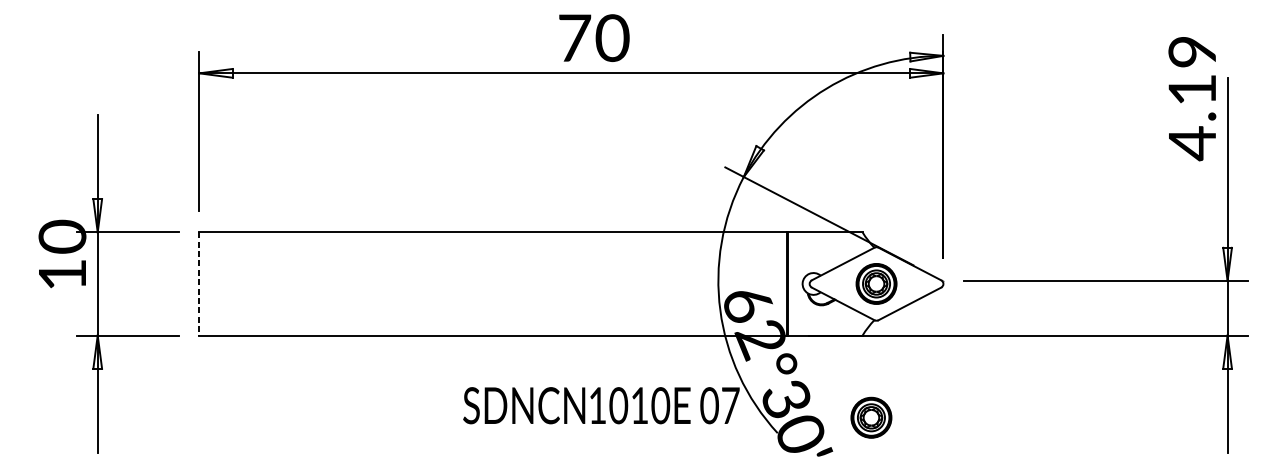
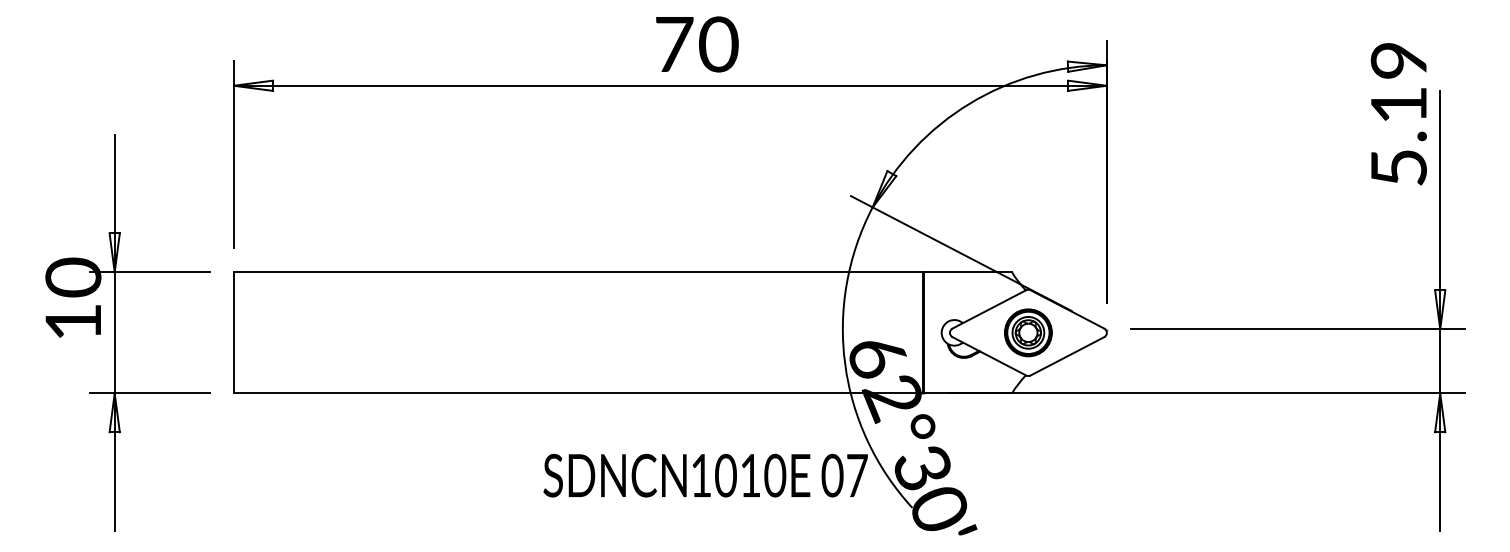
text: (1192, 143) -> (1398, 167), 4.19 -> 5.19
line: (199, 283) -> (234, 332), dashed -> solid
part: (871, 417) -> (1022, 489), removed

